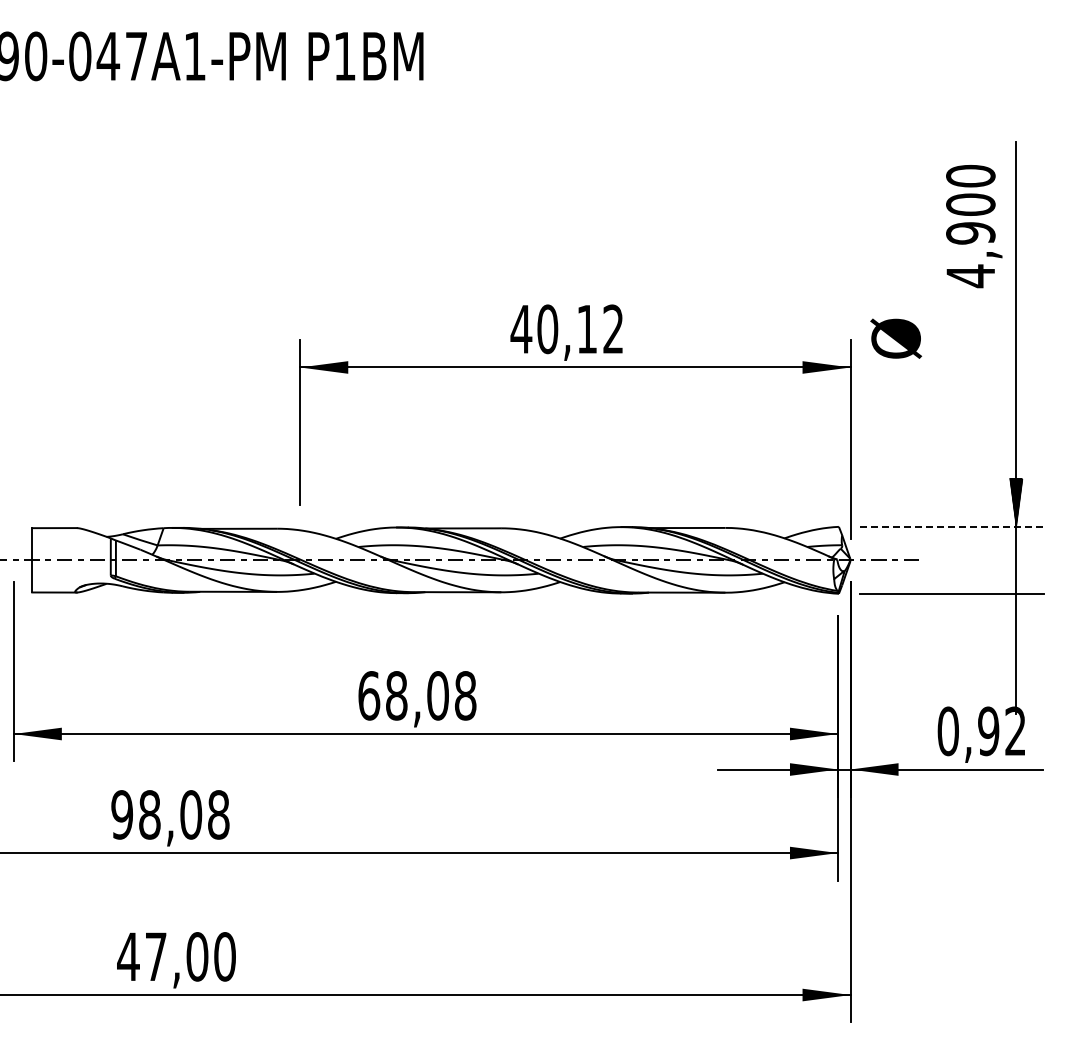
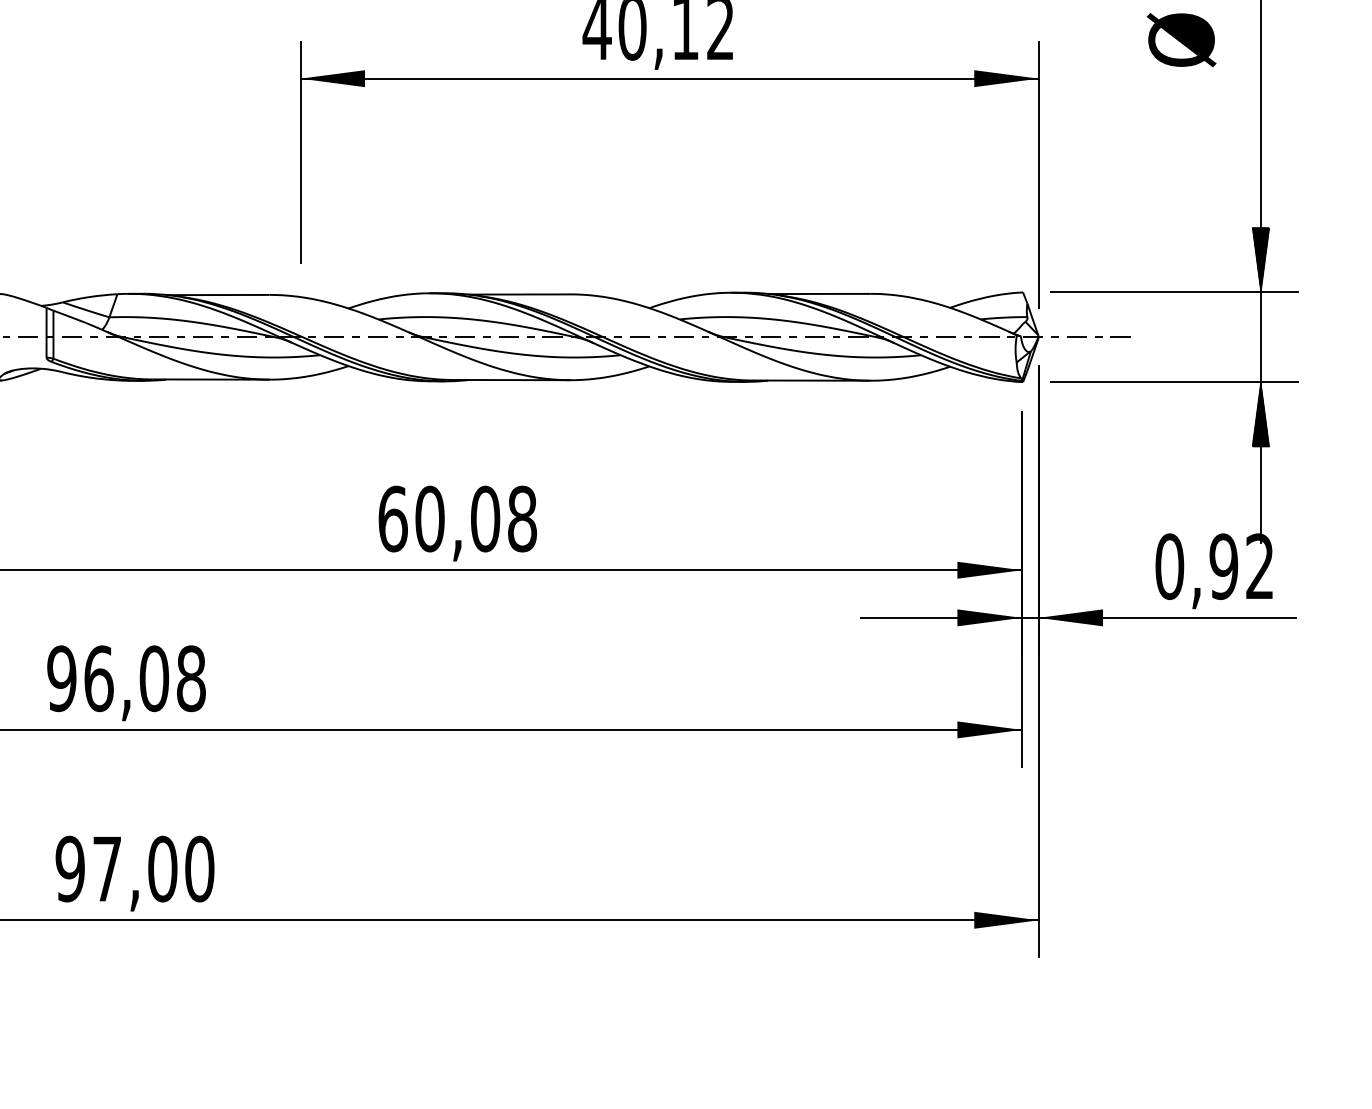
text: (896, 338) -> (1182, 39), moved
line: (951, 526) -> (1174, 291), dashed -> solid
hatch: (1016, 617) -> (1261, 413), added
text: (396, 695) -> (429, 518), 68,08 -> 60,08
text: (149, 814) -> (98, 678), 98,08 -> 96,08
text: (128, 956) -> (70, 868), 47,00 -> 97,00

